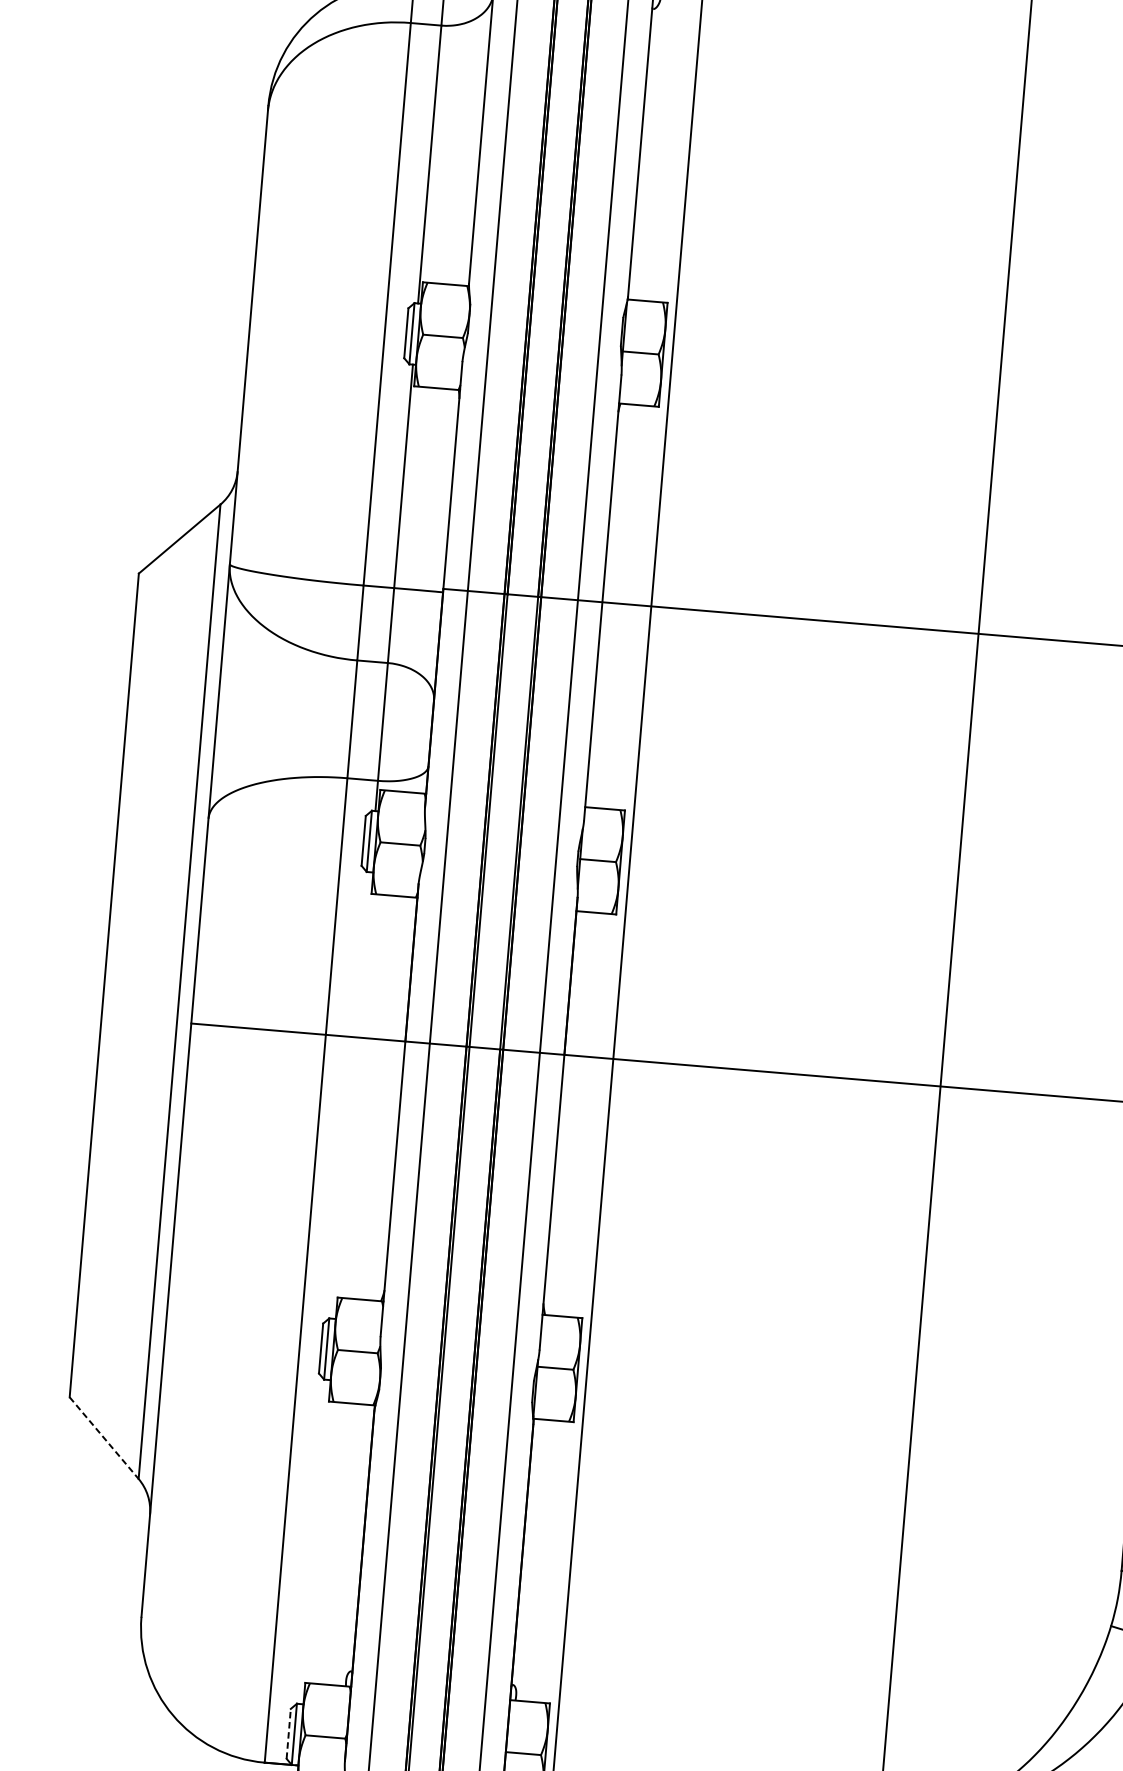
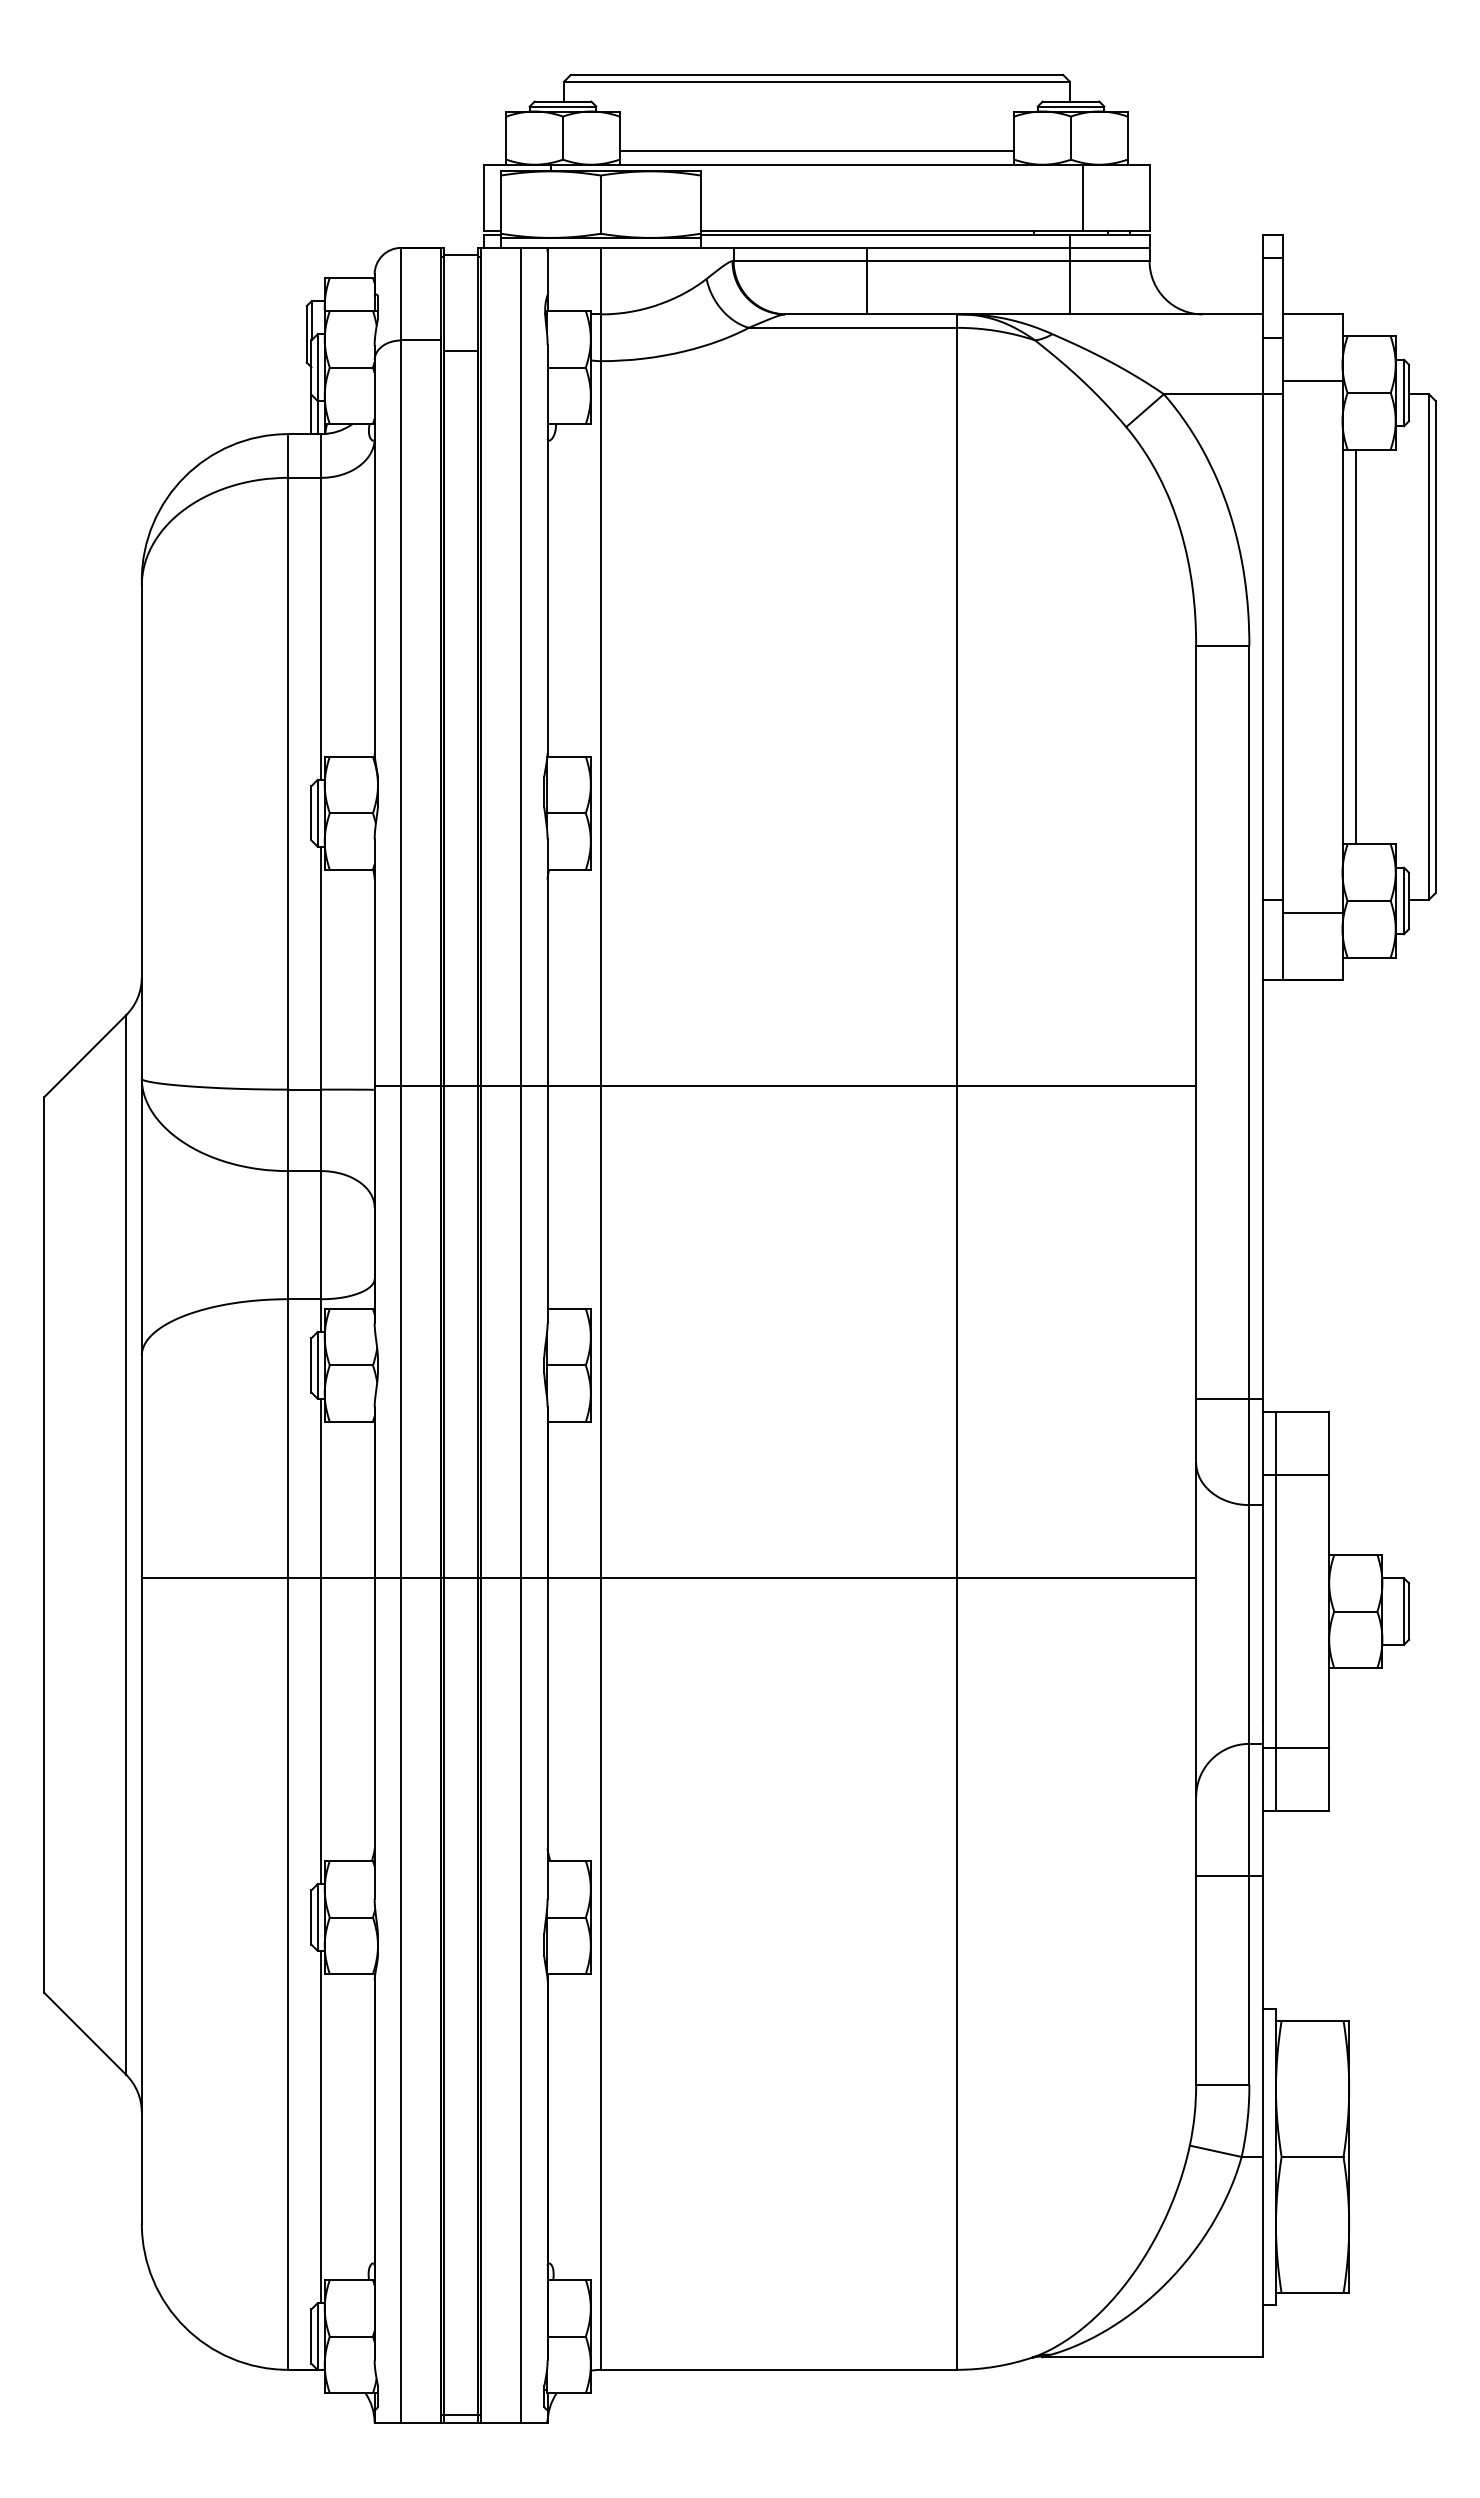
line: (351, 1095) -> (321, 1641), added
line: (104, 1437) -> (85, 2033), dashed -> solid
line: (314, 1541) -> (321, 2126), added
line: (288, 1733) -> (311, 2336), dashed -> solid

